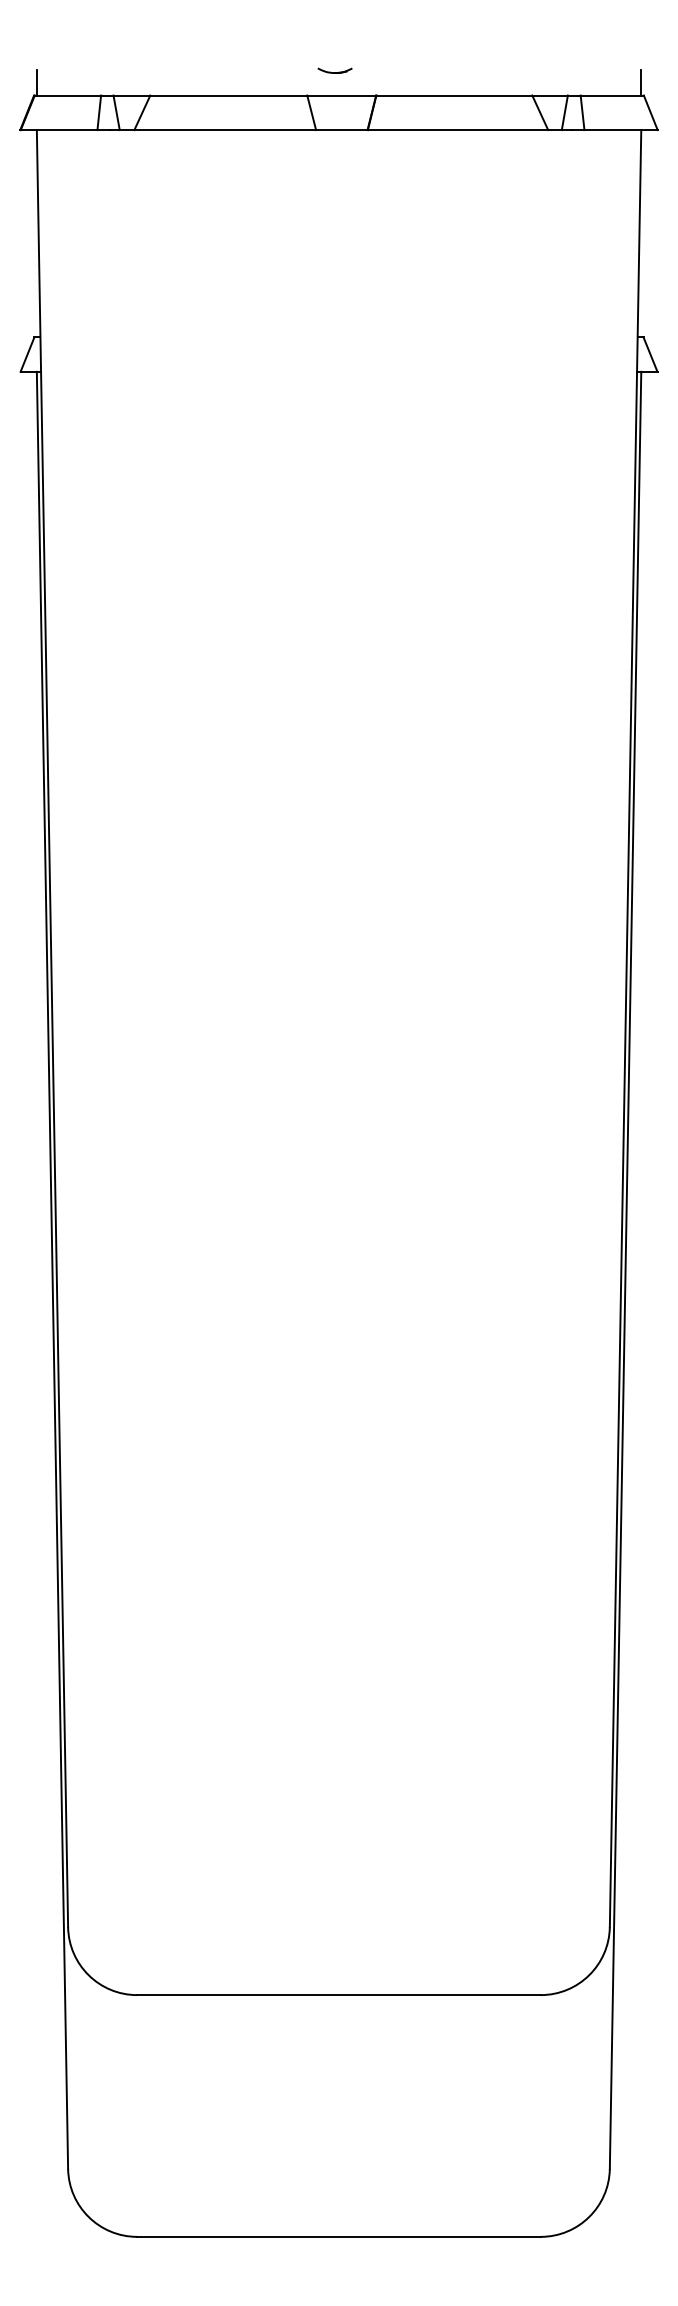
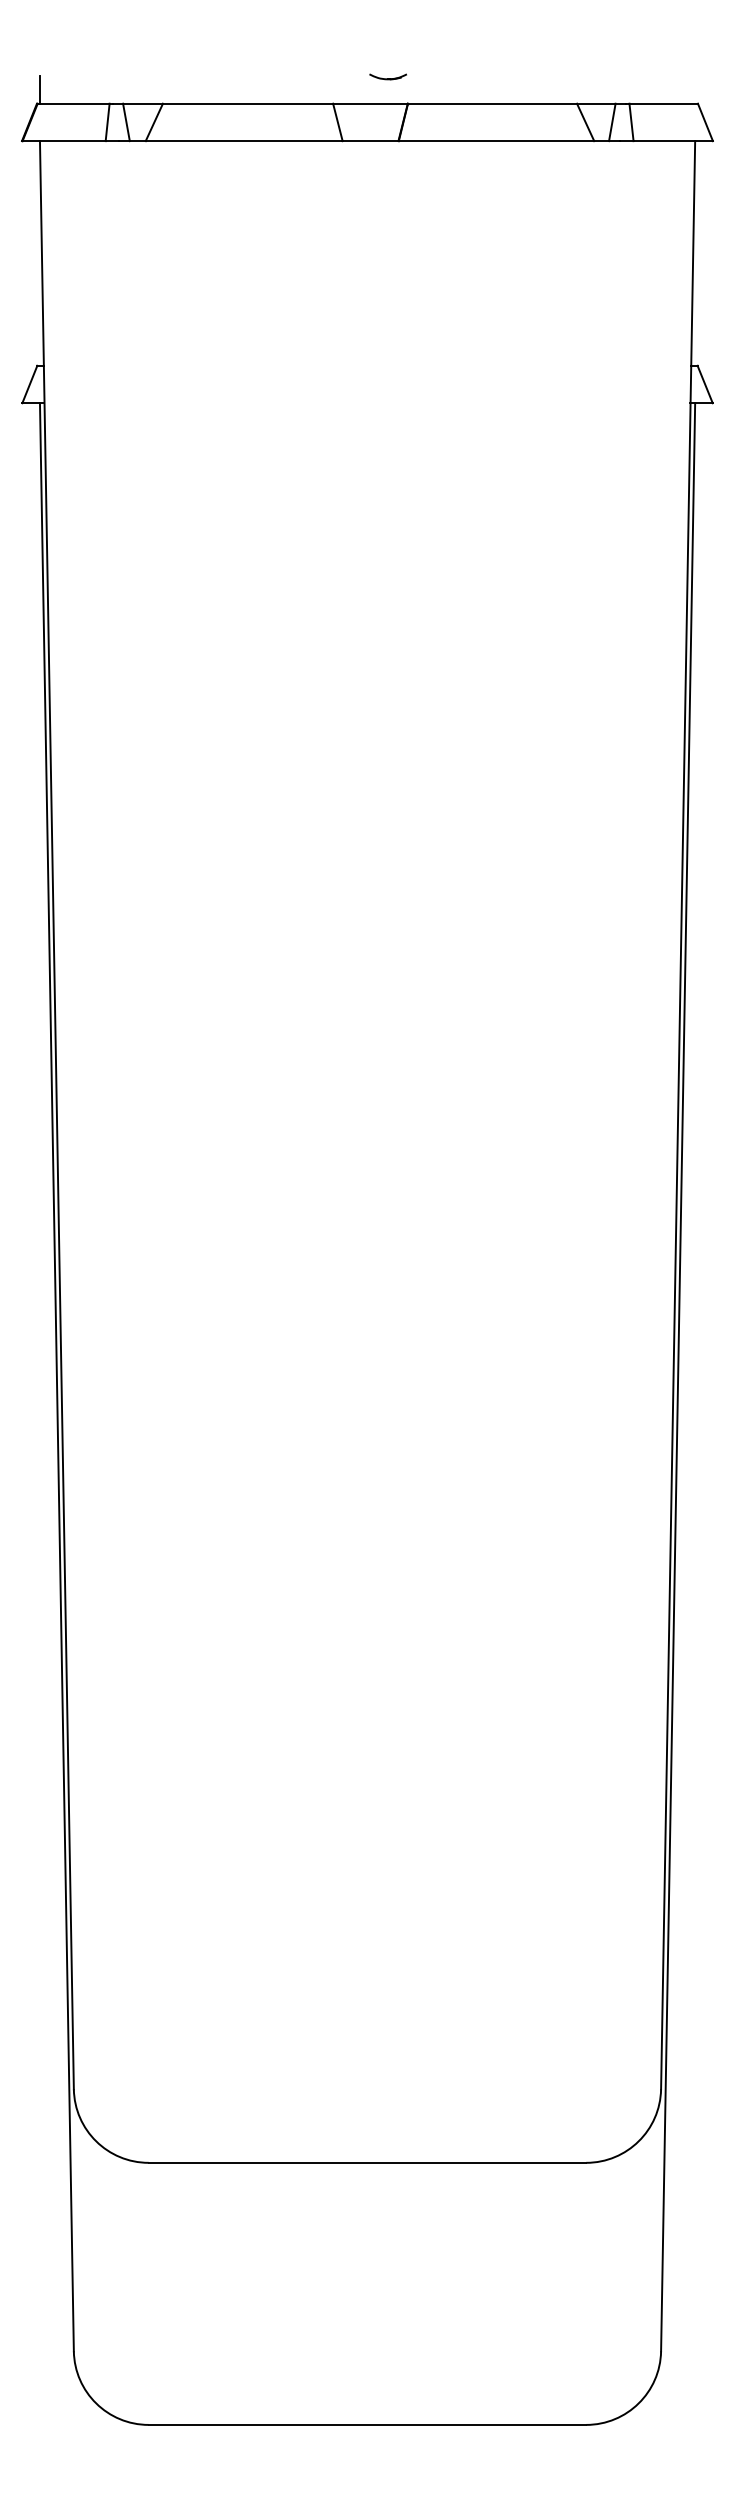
part: (334, 70) -> (387, 76), moved
line: (641, 82) -> (695, 89), removed

